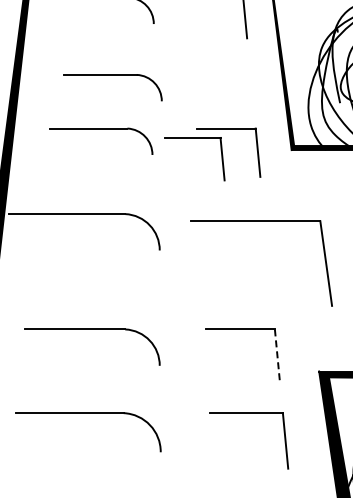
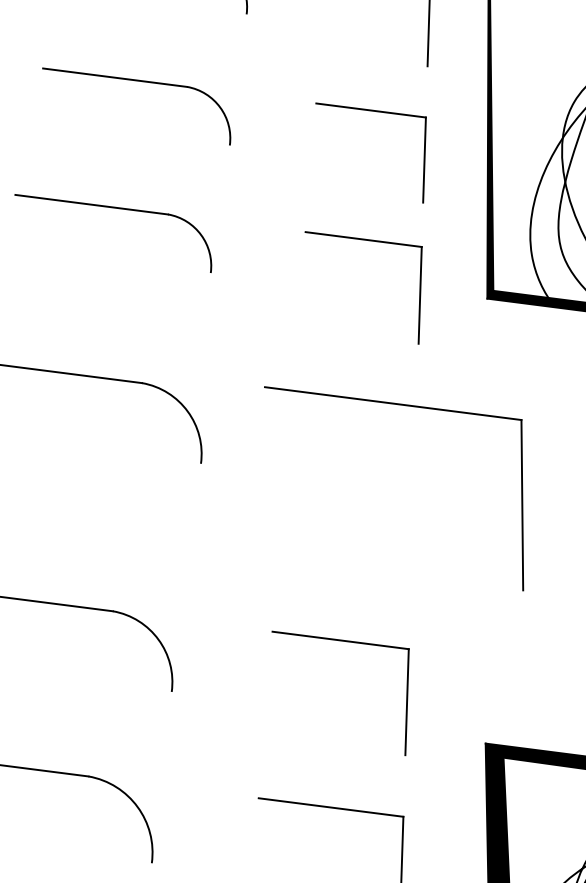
part: (112, 75) -> (138, 81), moved
part: (194, 138) -> (374, 112), moved
part: (261, 221) -> (404, 405), moved
line: (277, 355) -> (407, 701), dashed -> solid

